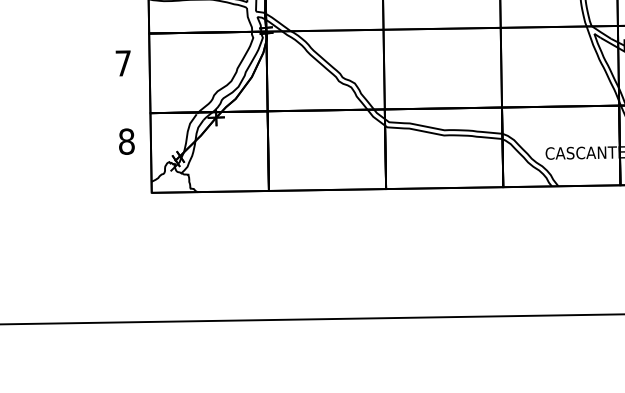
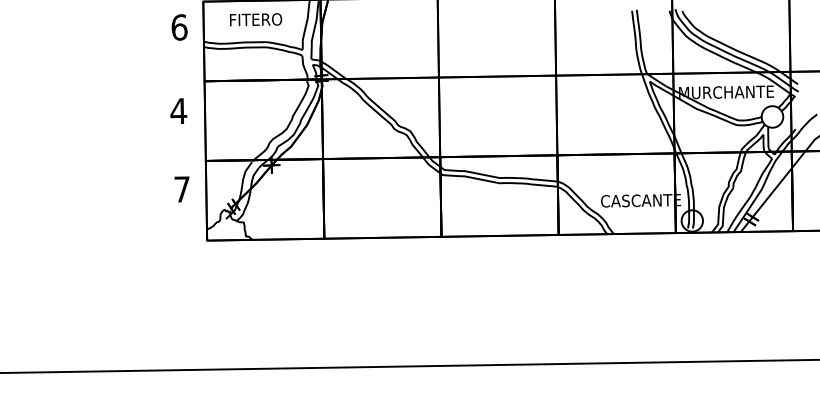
text: (123, 63) -> (178, 111), 7 -> 4
text: (127, 141) -> (182, 189), 8 -> 7

